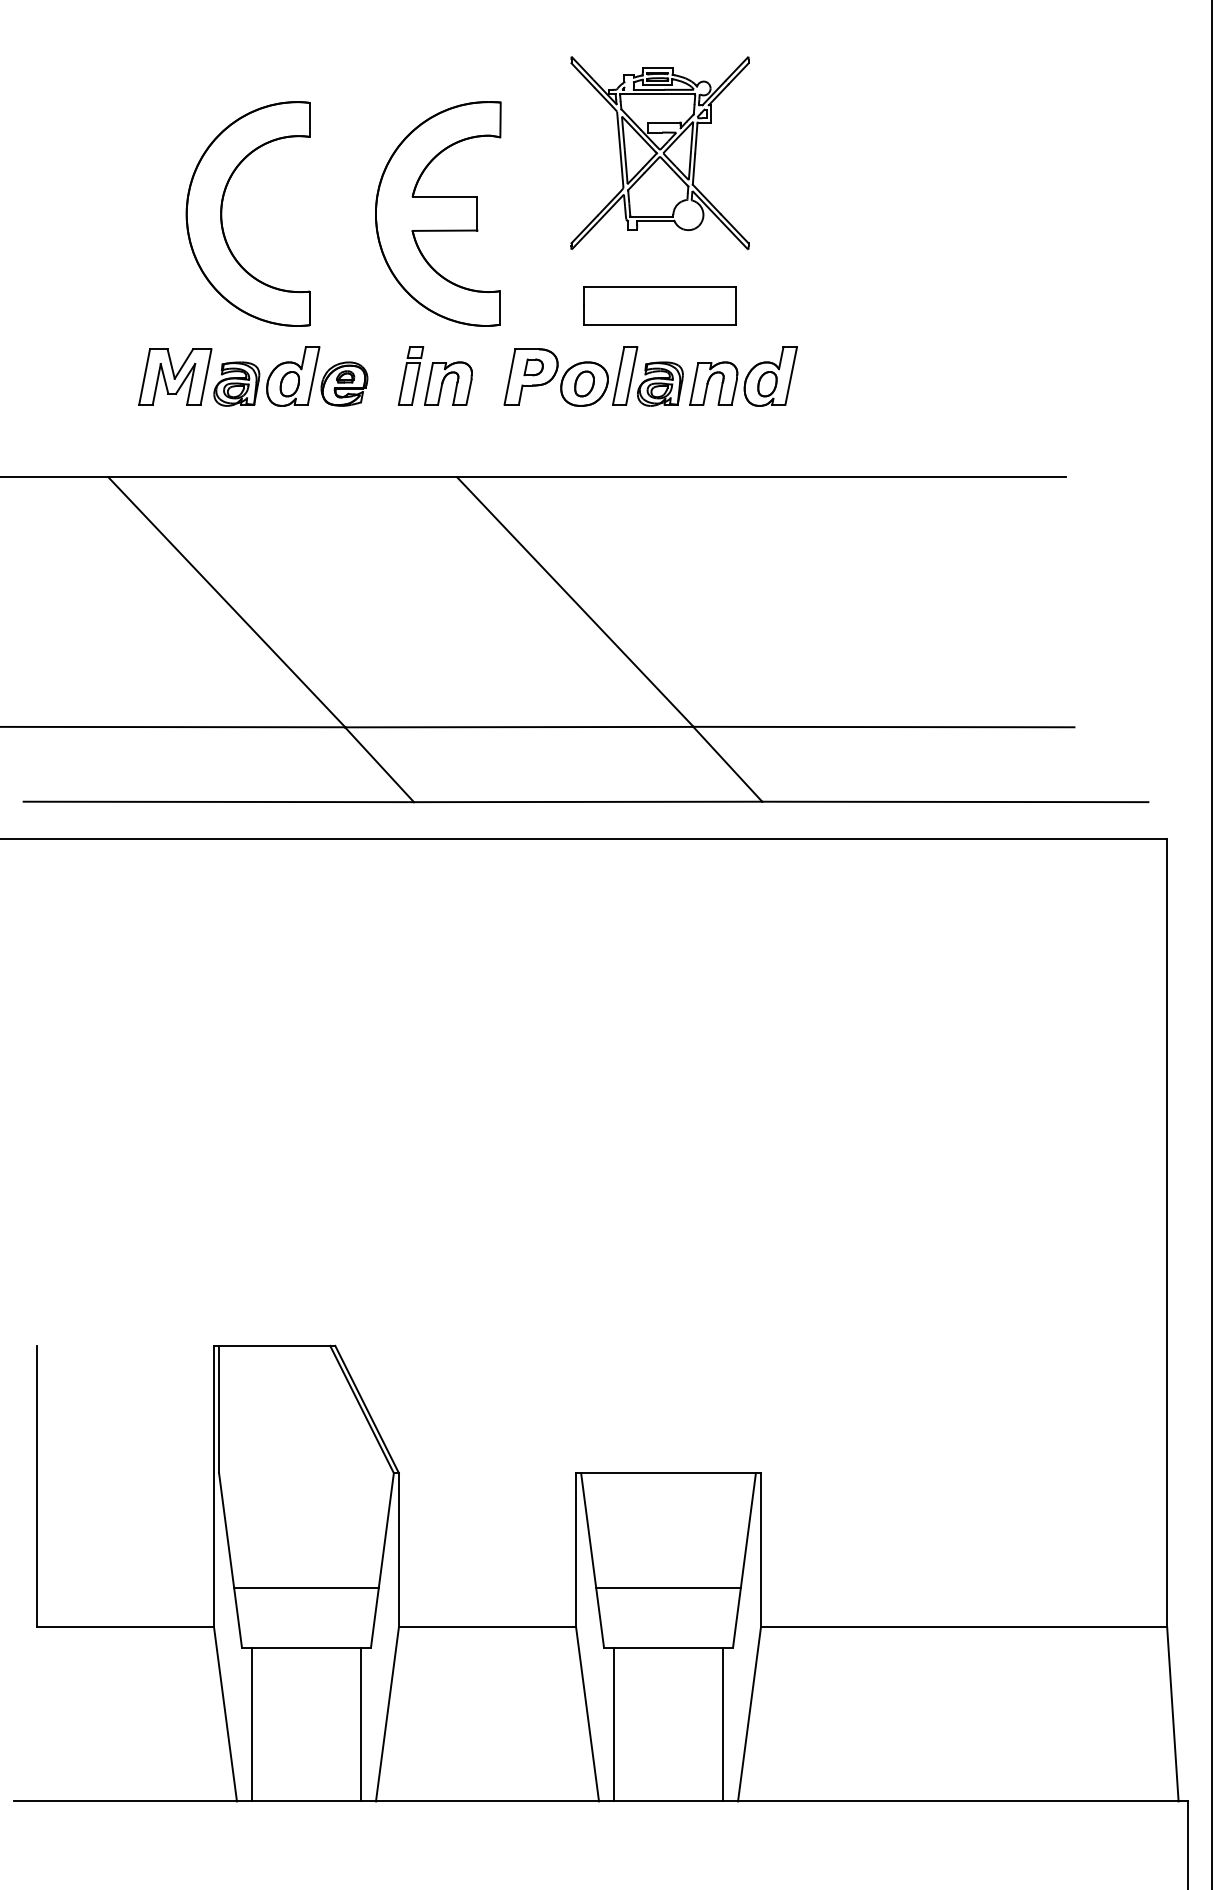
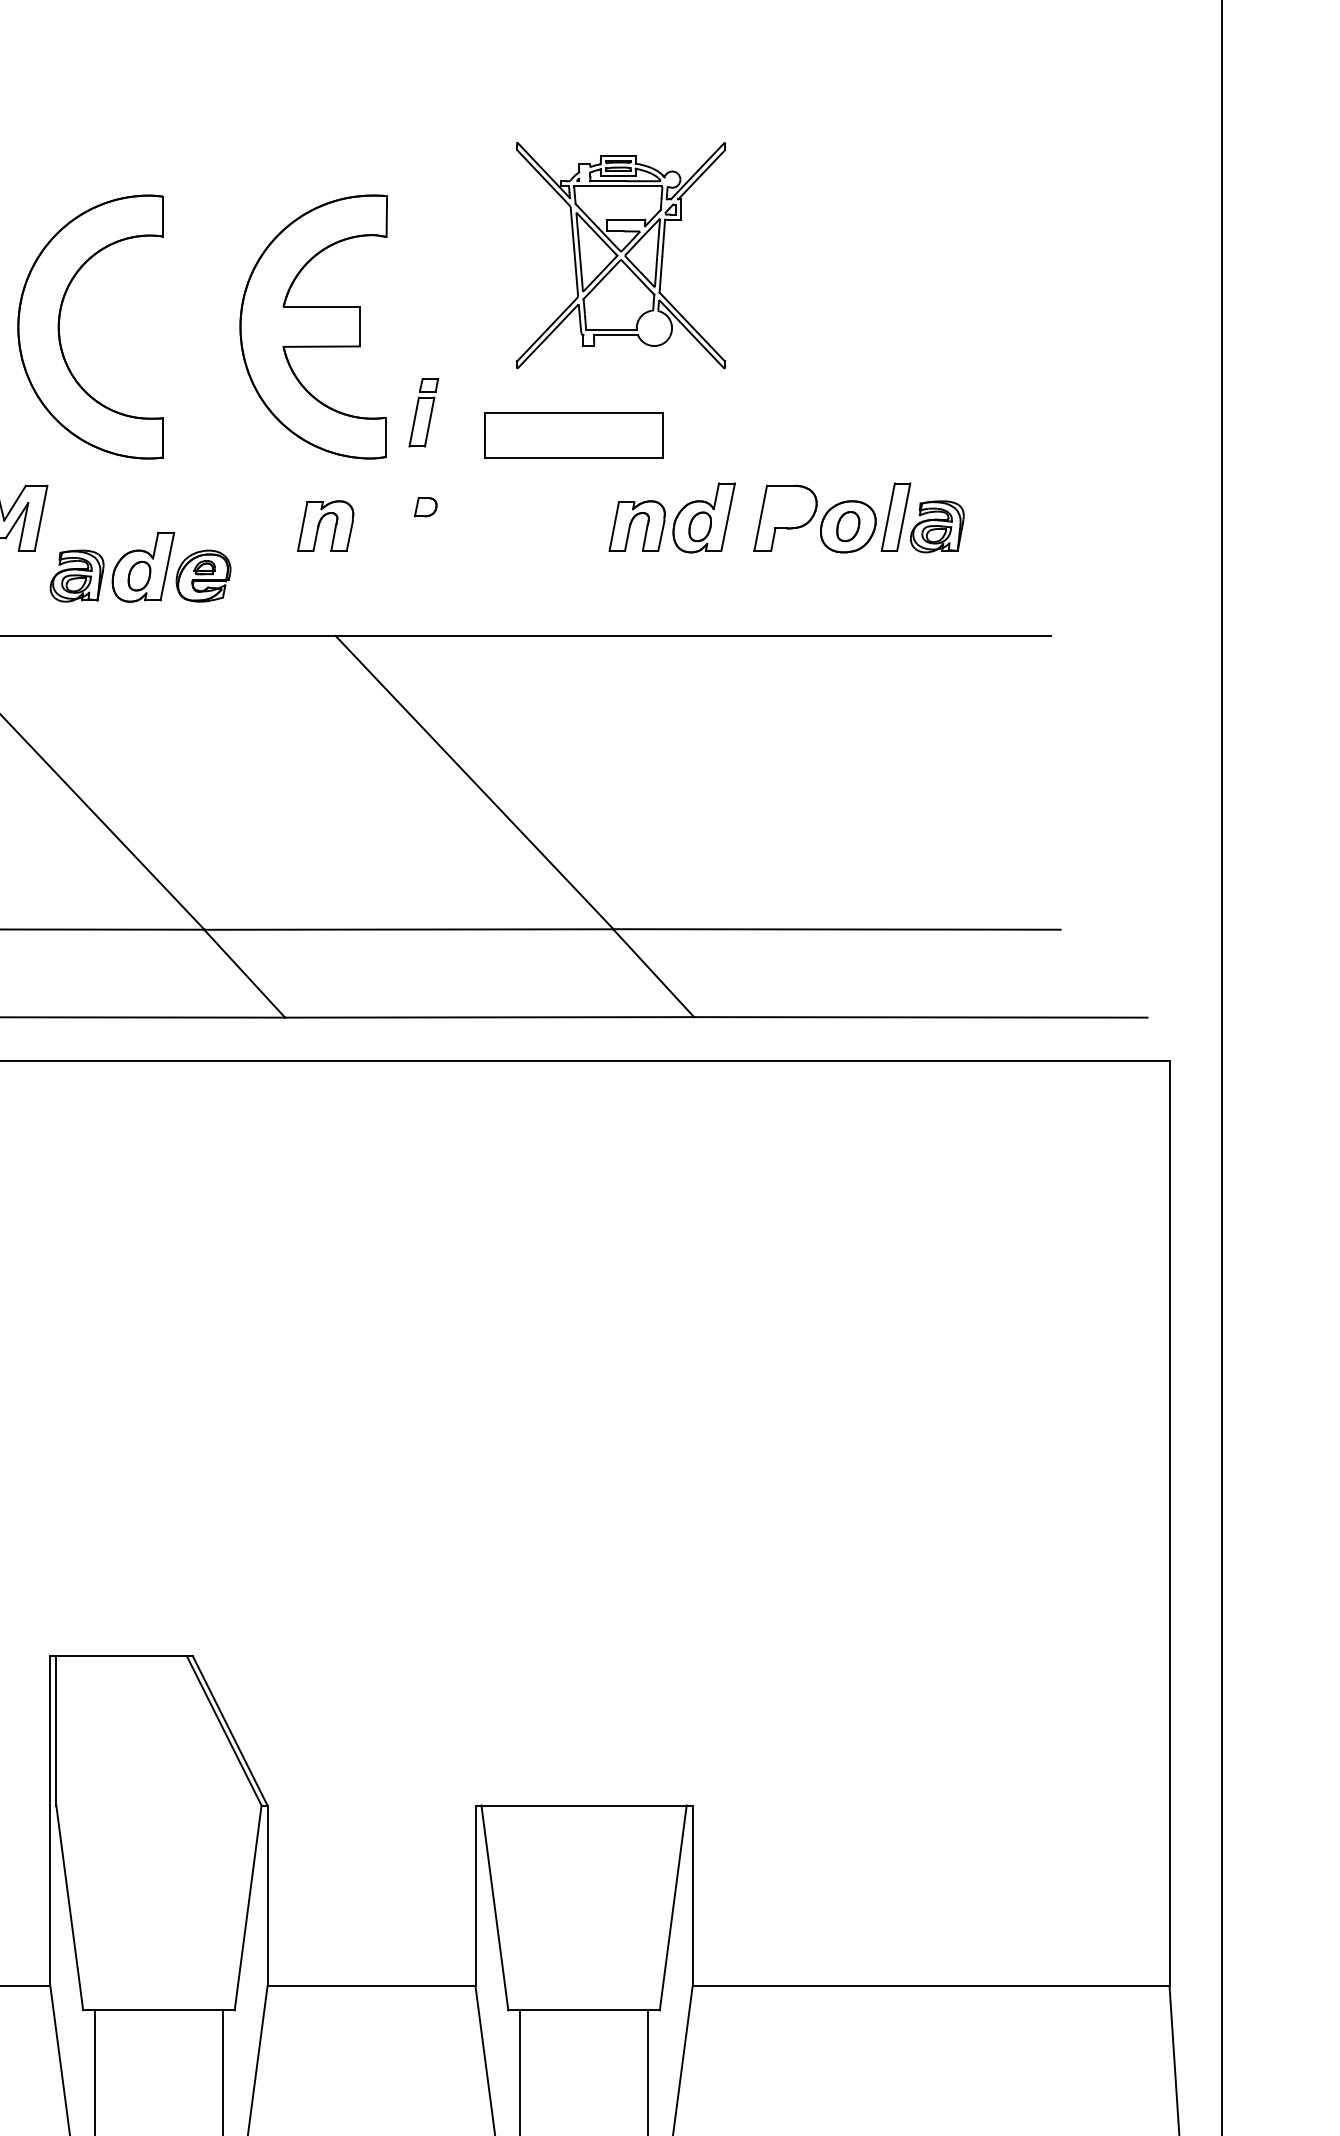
part: (659, 153) -> (620, 255), moved
part: (411, 375) -> (424, 412), moved
part: (290, 376) -> (140, 567), moved
part: (593, 376) -> (858, 517), moved
line: (306, 1588) -> (158, 1940), removed
line: (668, 1588) -> (584, 1940), removed

